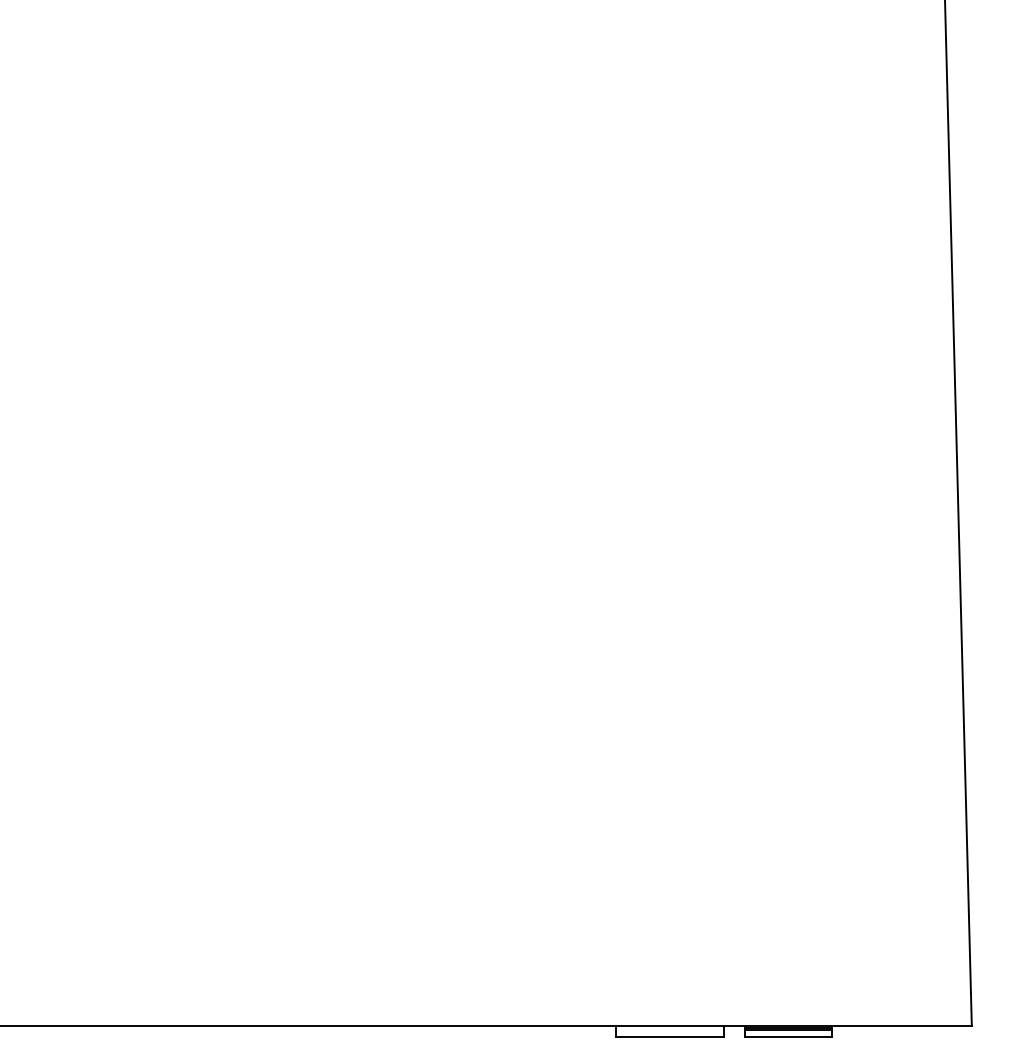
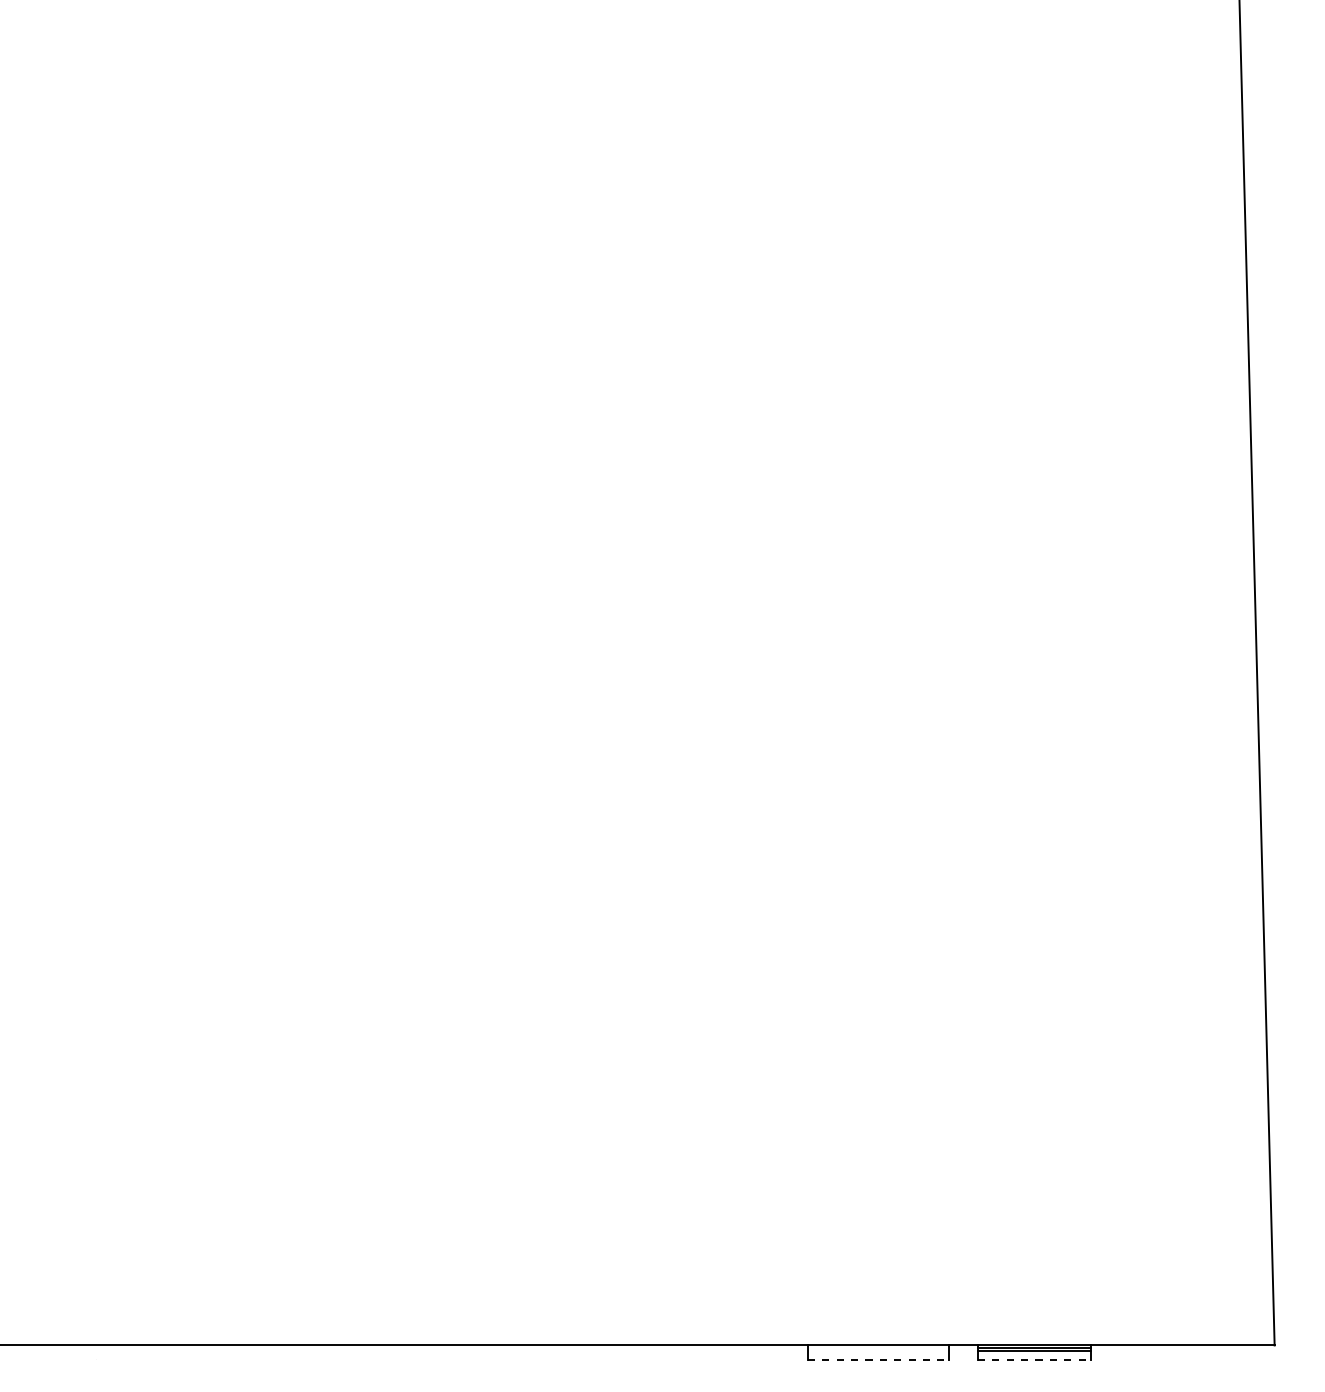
line: (669, 1036) -> (878, 1359), solid -> dashed
line: (788, 1036) -> (1034, 1359), solid -> dashed

